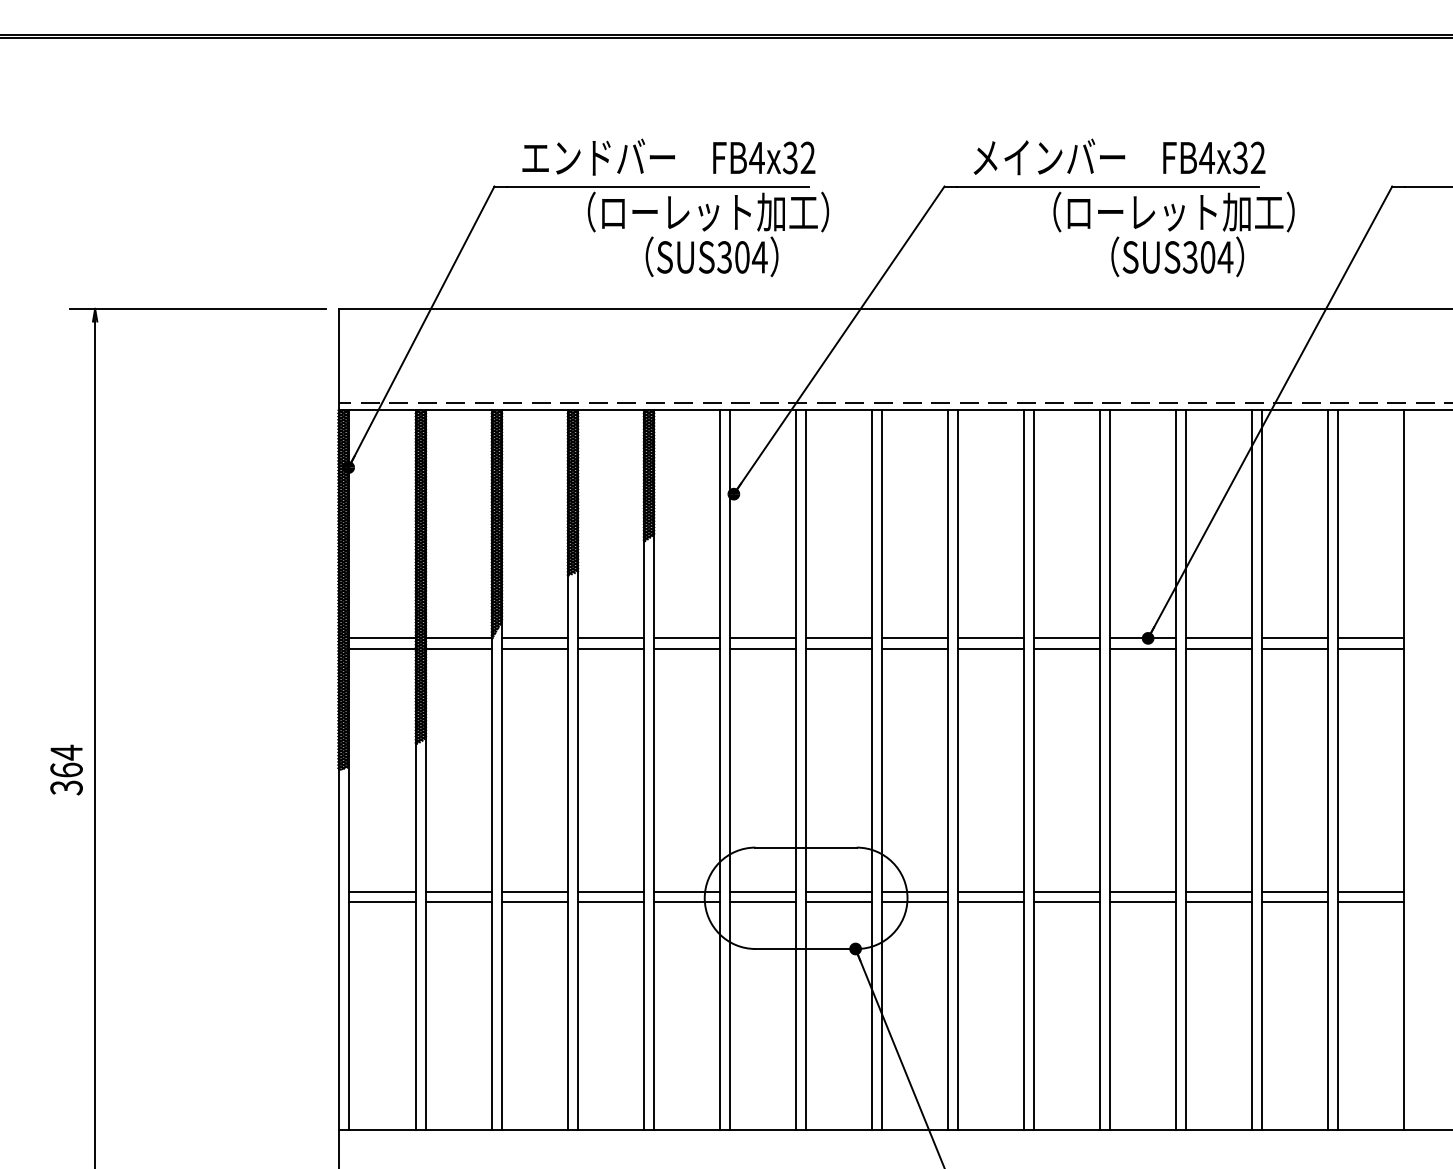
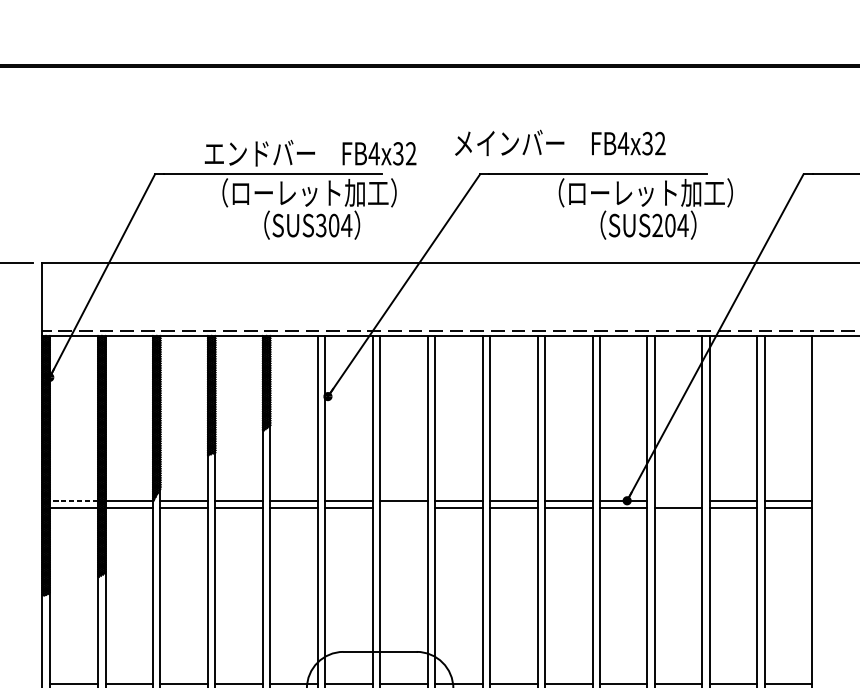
text: (668, 156) -> (310, 152), moved
text: (1119, 156) -> (560, 142), moved
text: (1189, 257) -> (657, 225), SUS304 -> SUS204
line: (382, 638) -> (74, 500), solid -> dashed
line: (1219, 638) -> (678, 500), removed
line: (839, 648) -> (404, 508), removed

